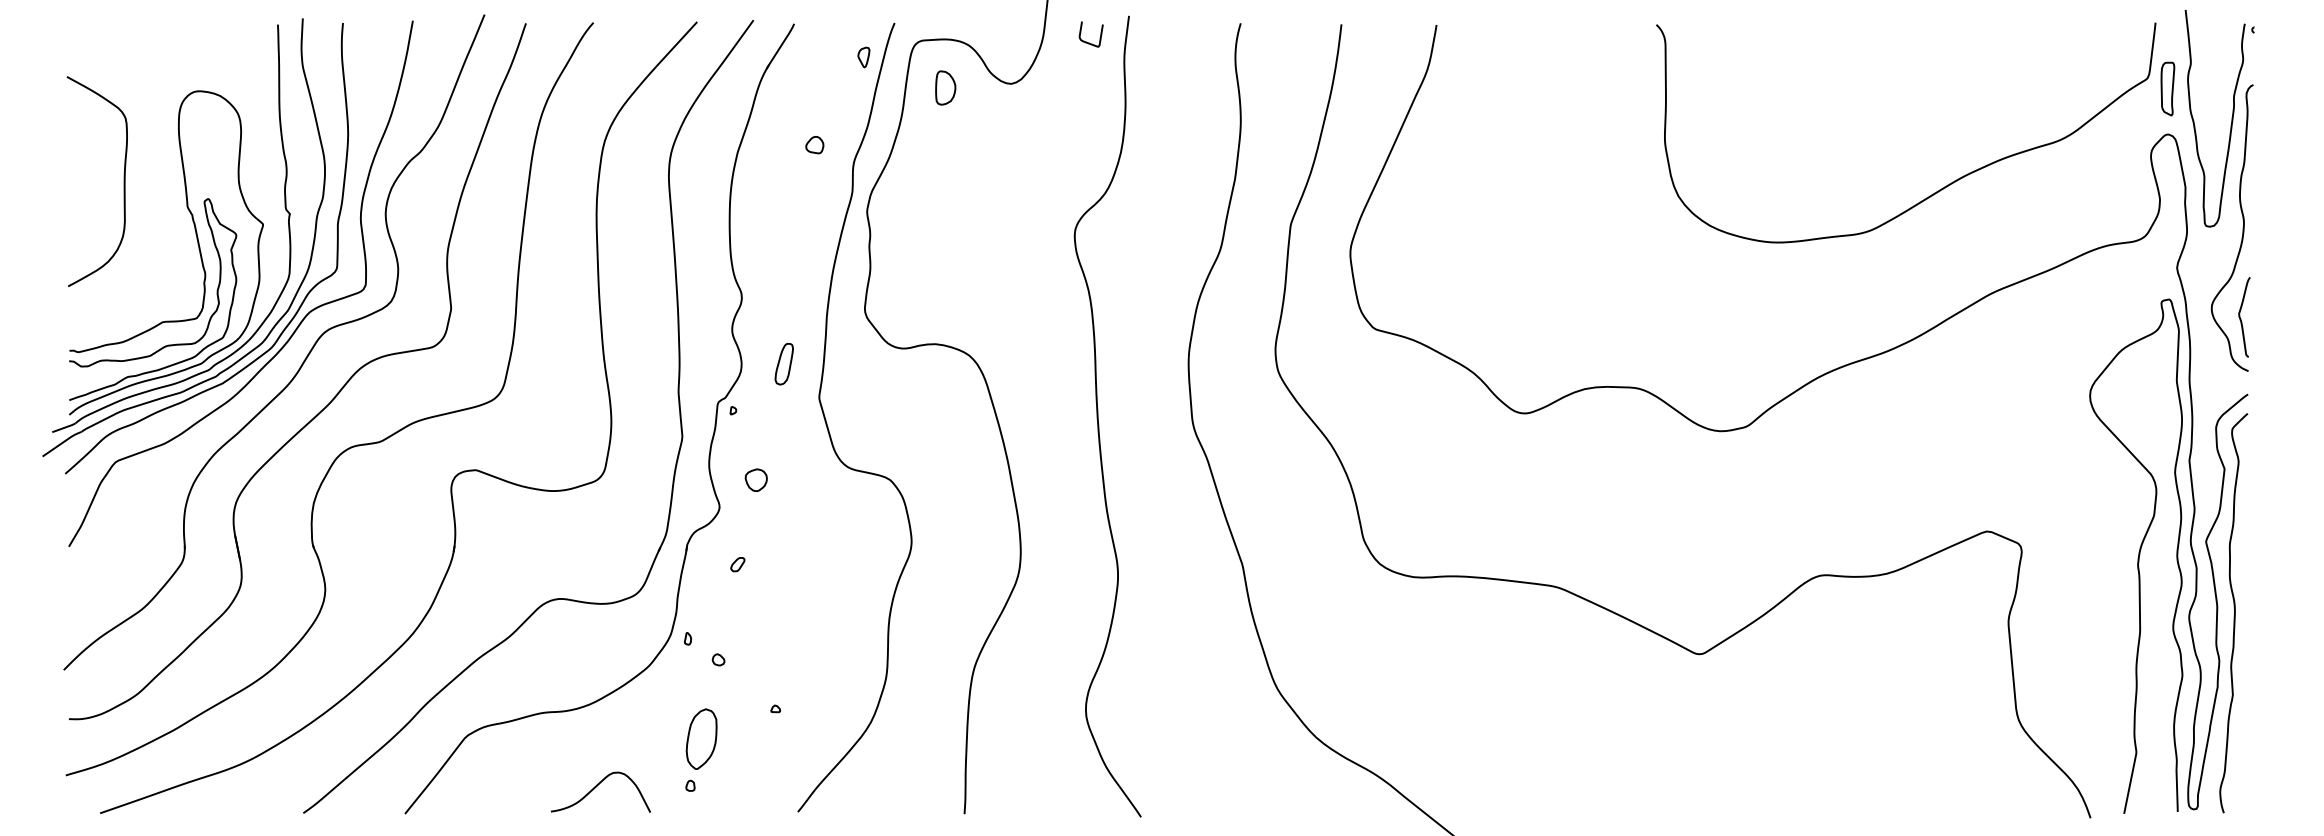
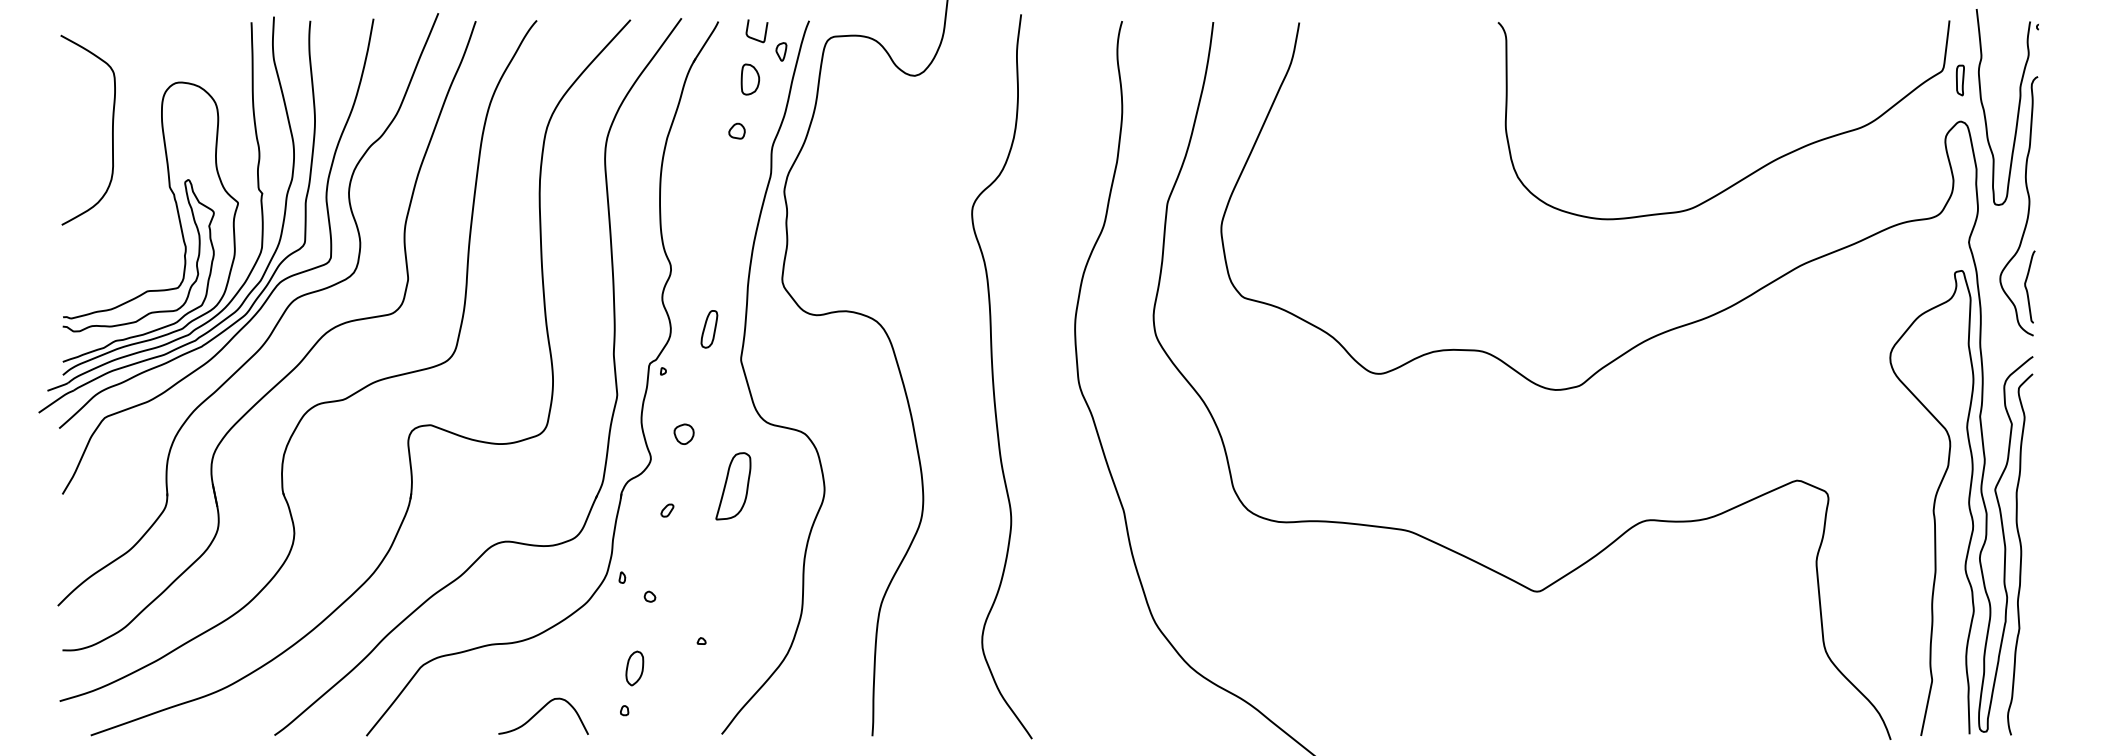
curve: (1087, 41) -> (753, 37), moved
part: (945, 87) -> (750, 79), moved
part: (2166, 89) -> (1959, 80), size x0.62
curve: (124, 180) -> (112, 129), moved
part: (810, 537) -> (733, 486), added
part: (701, 739) -> (634, 668), size x0.62

